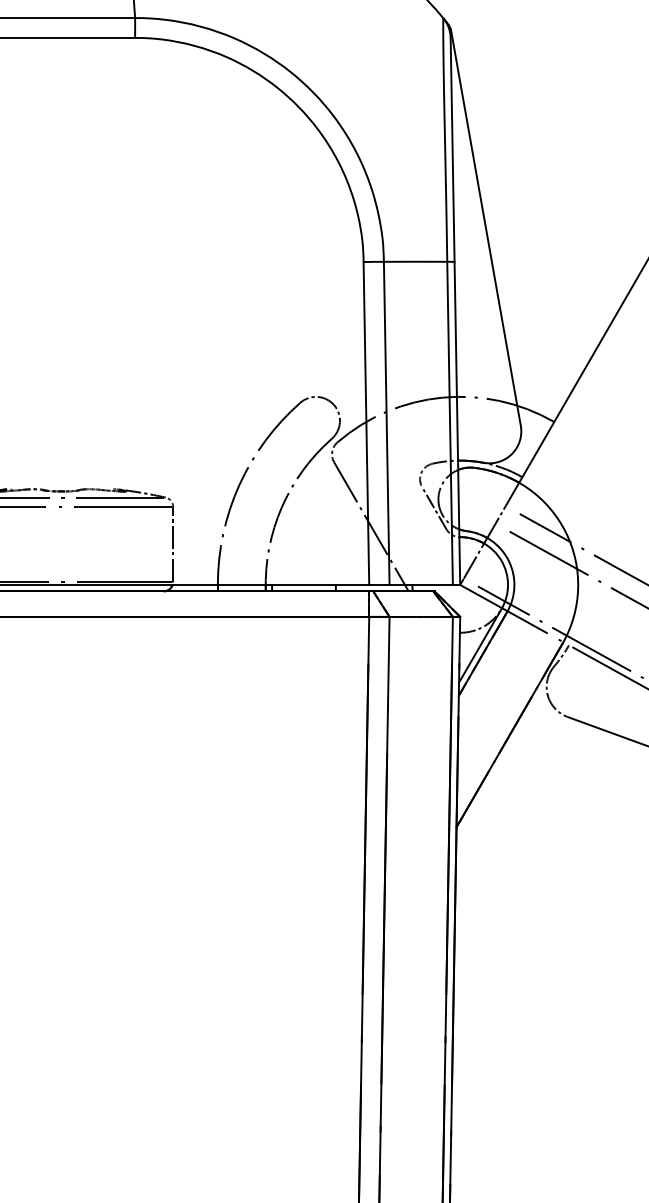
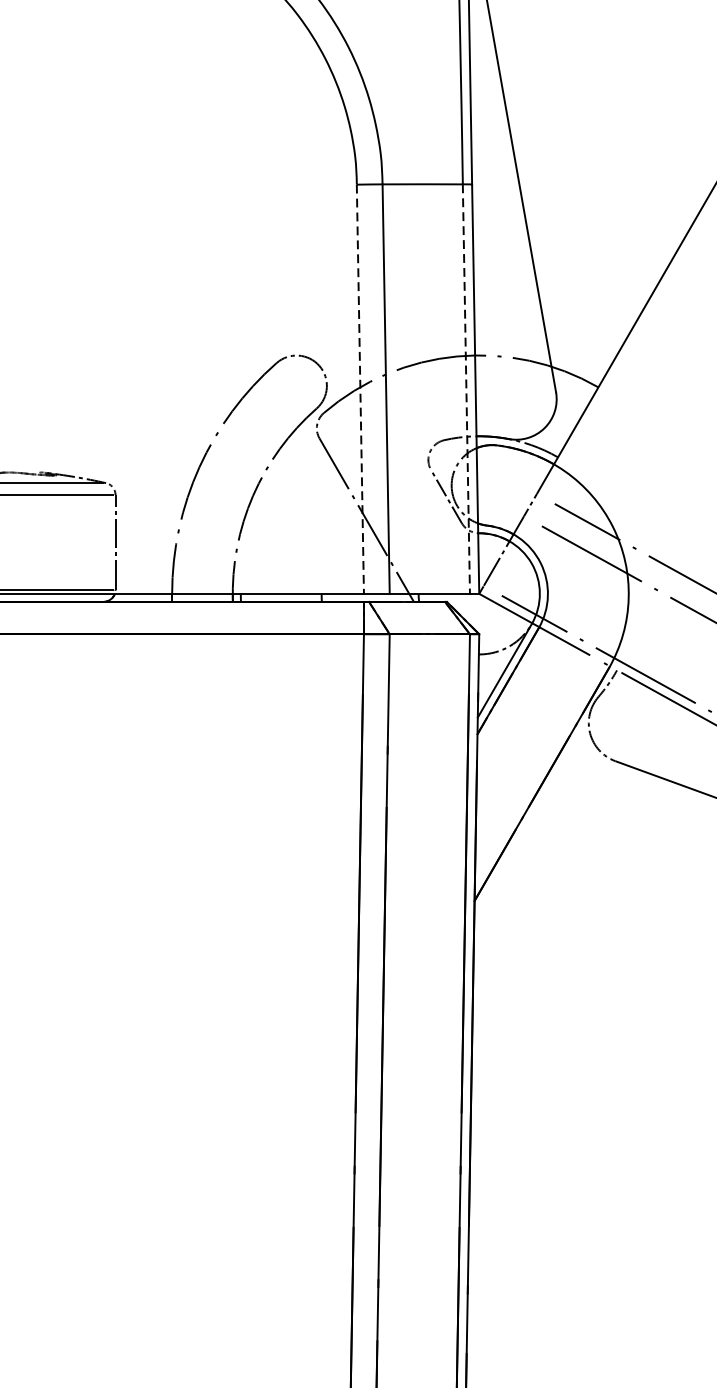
line: (450, 423) -> (466, 389), solid -> dashed
line: (366, 424) -> (360, 390), solid -> dashed

